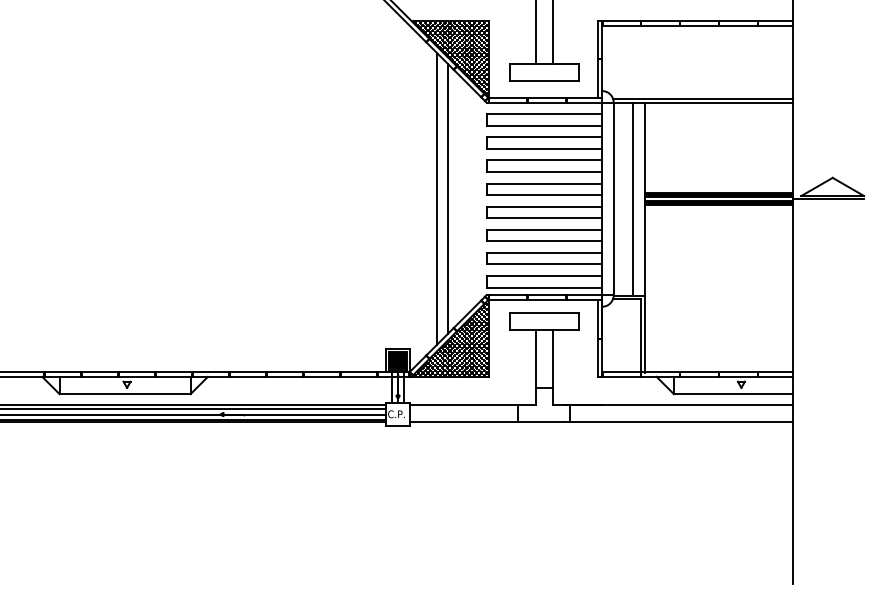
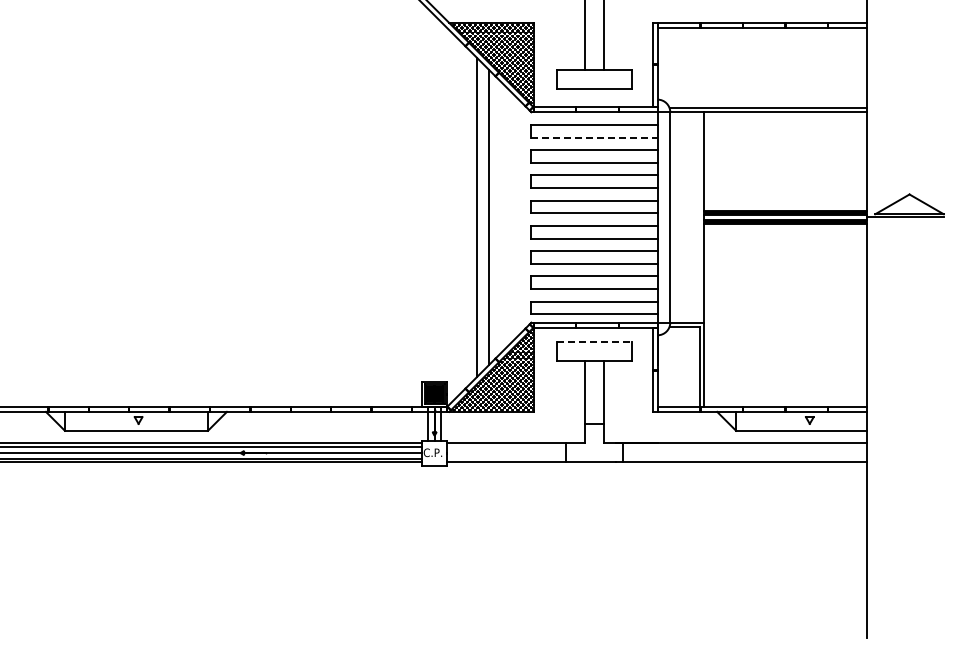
line: (545, 125) -> (595, 137), solid -> dashed
line: (633, 198) -> (691, 217), removed
line: (544, 312) -> (594, 341), solid -> dashed

